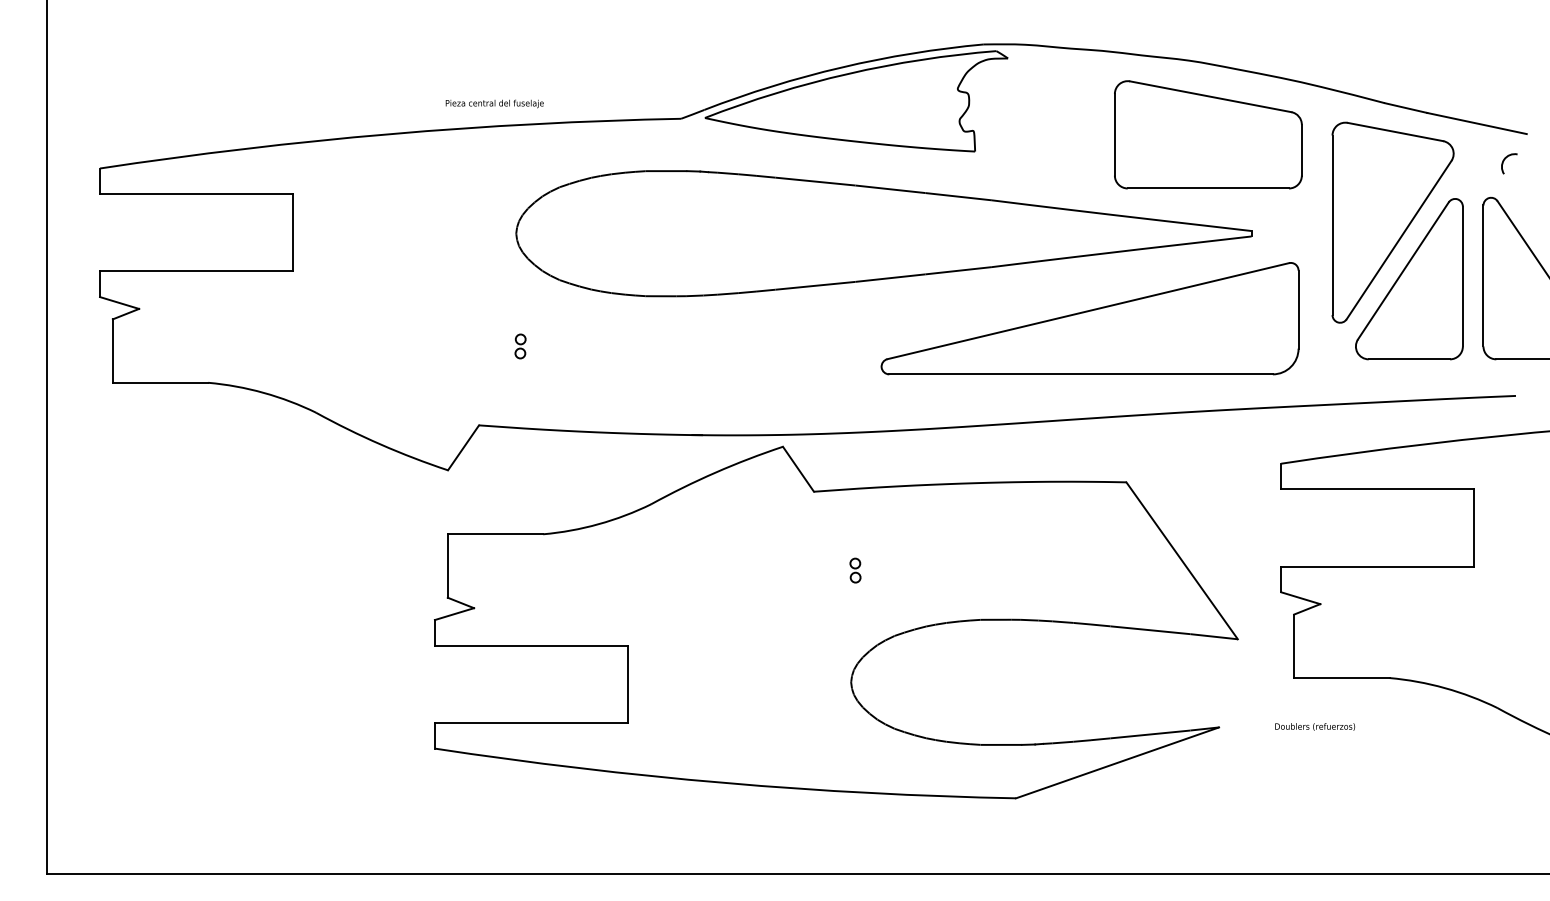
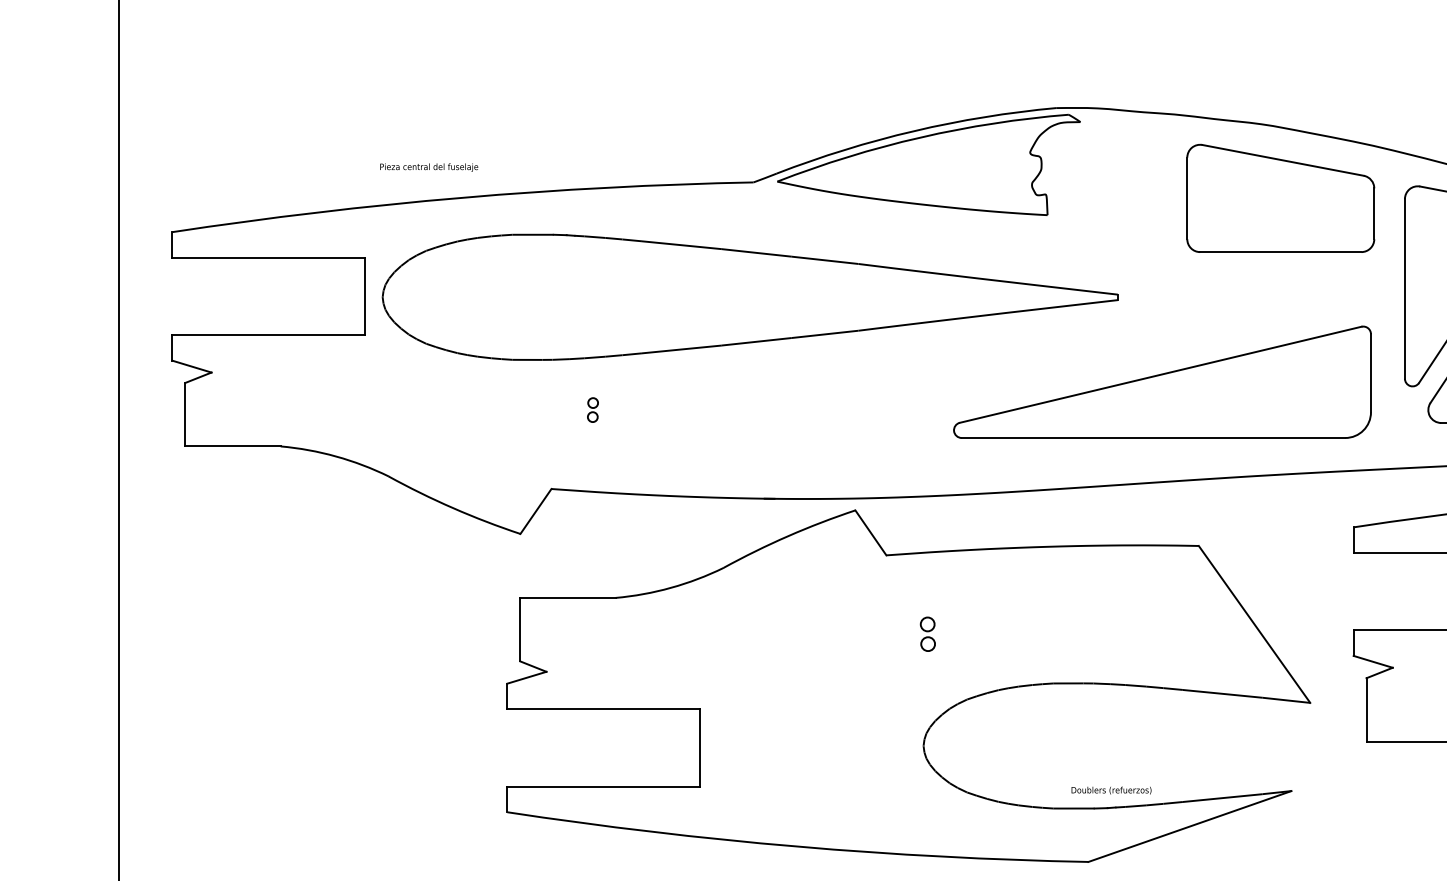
text: (494, 103) -> (428, 167), moved
part: (883, 233) -> (749, 297), moved
part: (855, 570) -> (927, 634), size x1.4
text: (1314, 726) -> (1110, 790), moved

